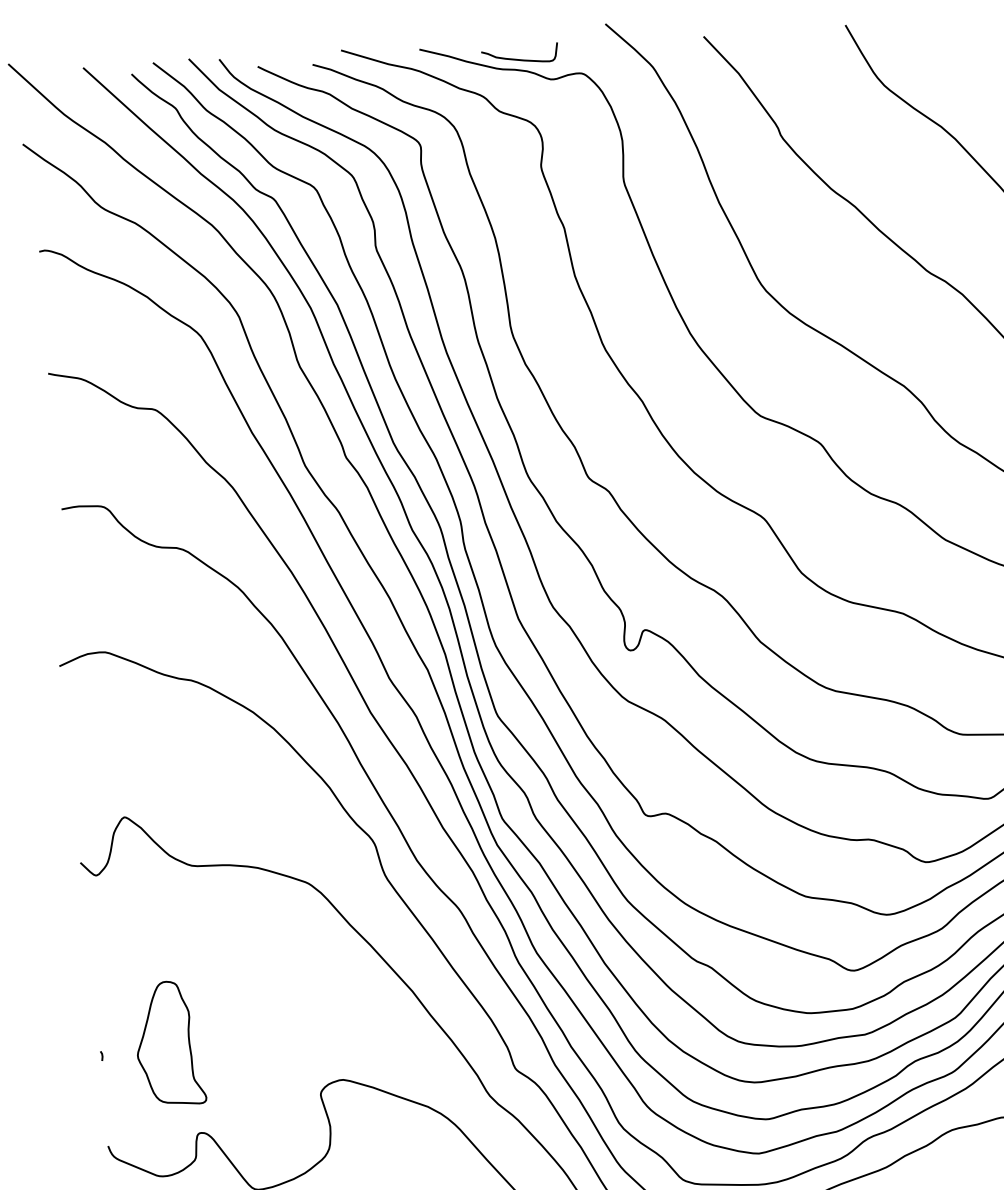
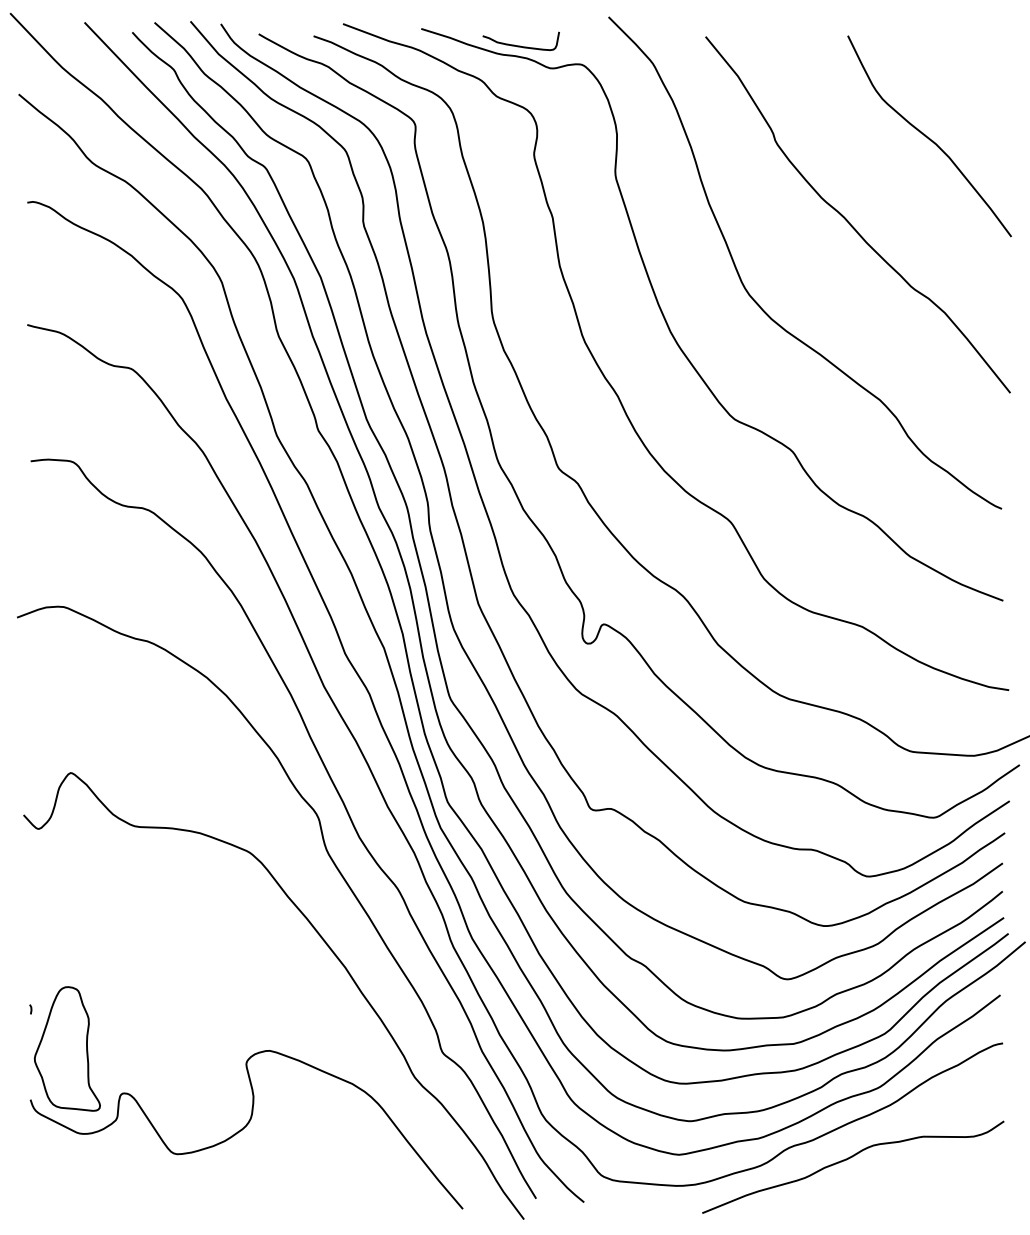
part: (168, 1043) -> (66, 1048), moved

